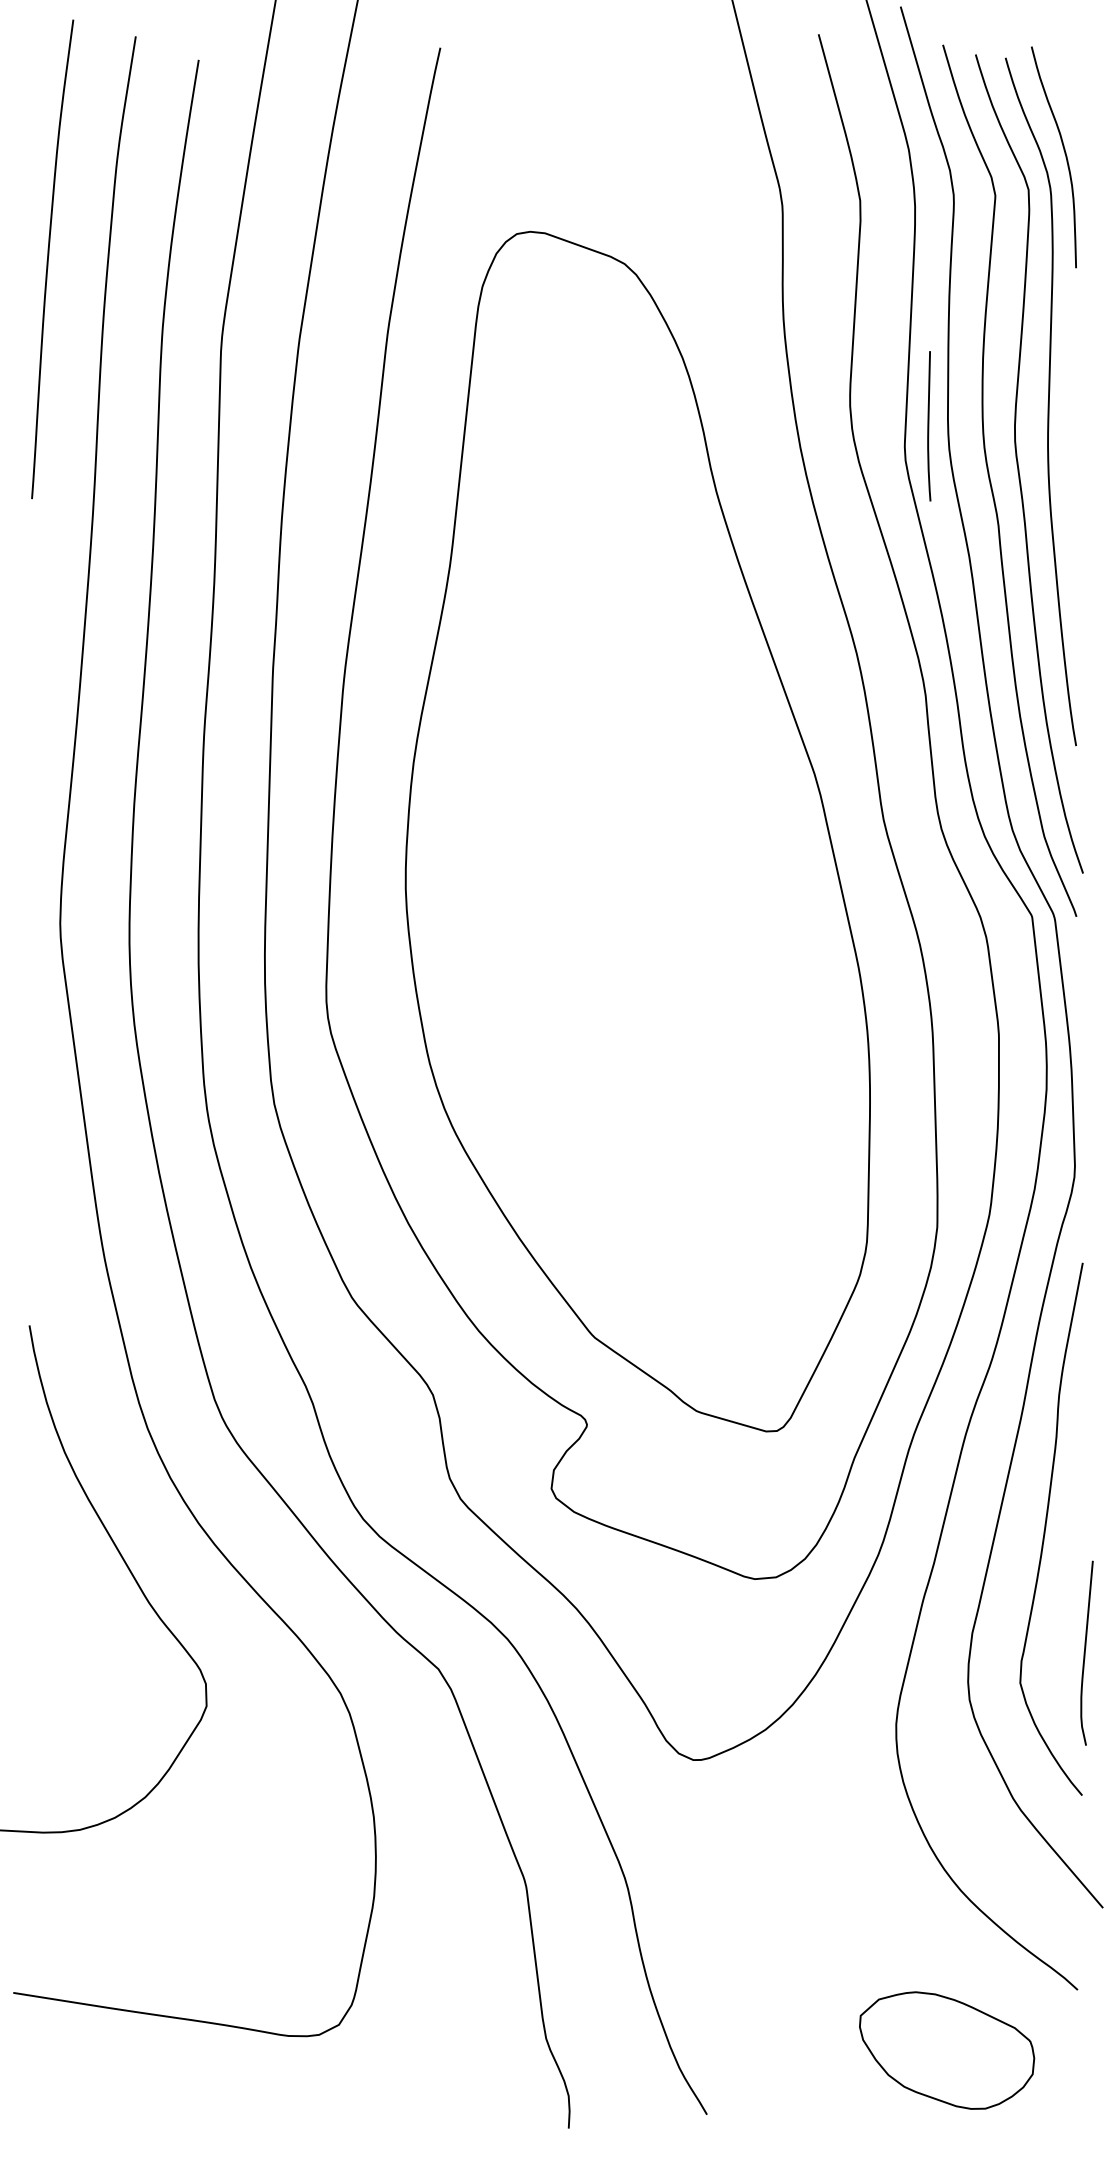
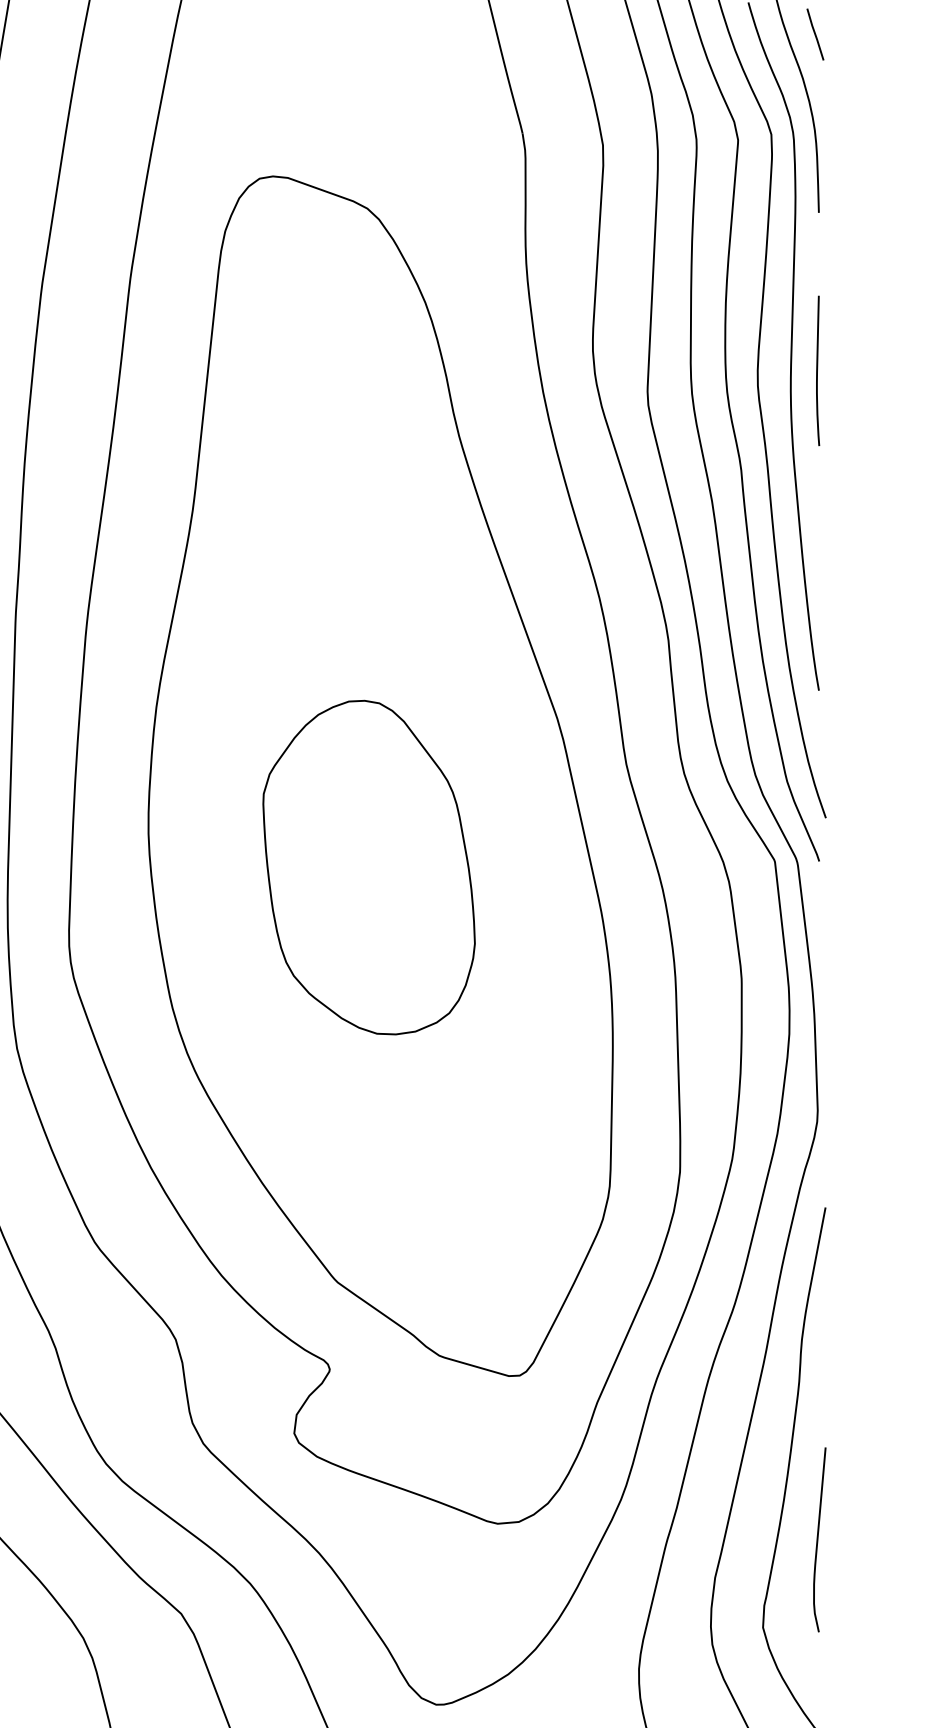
line: (1072, 89) -> (815, 34), added
curve: (929, 426) -> (818, 371), moved
part: (625, 922) -> (368, 867), added
curve: (1085, 1652) -> (818, 1539), moved

